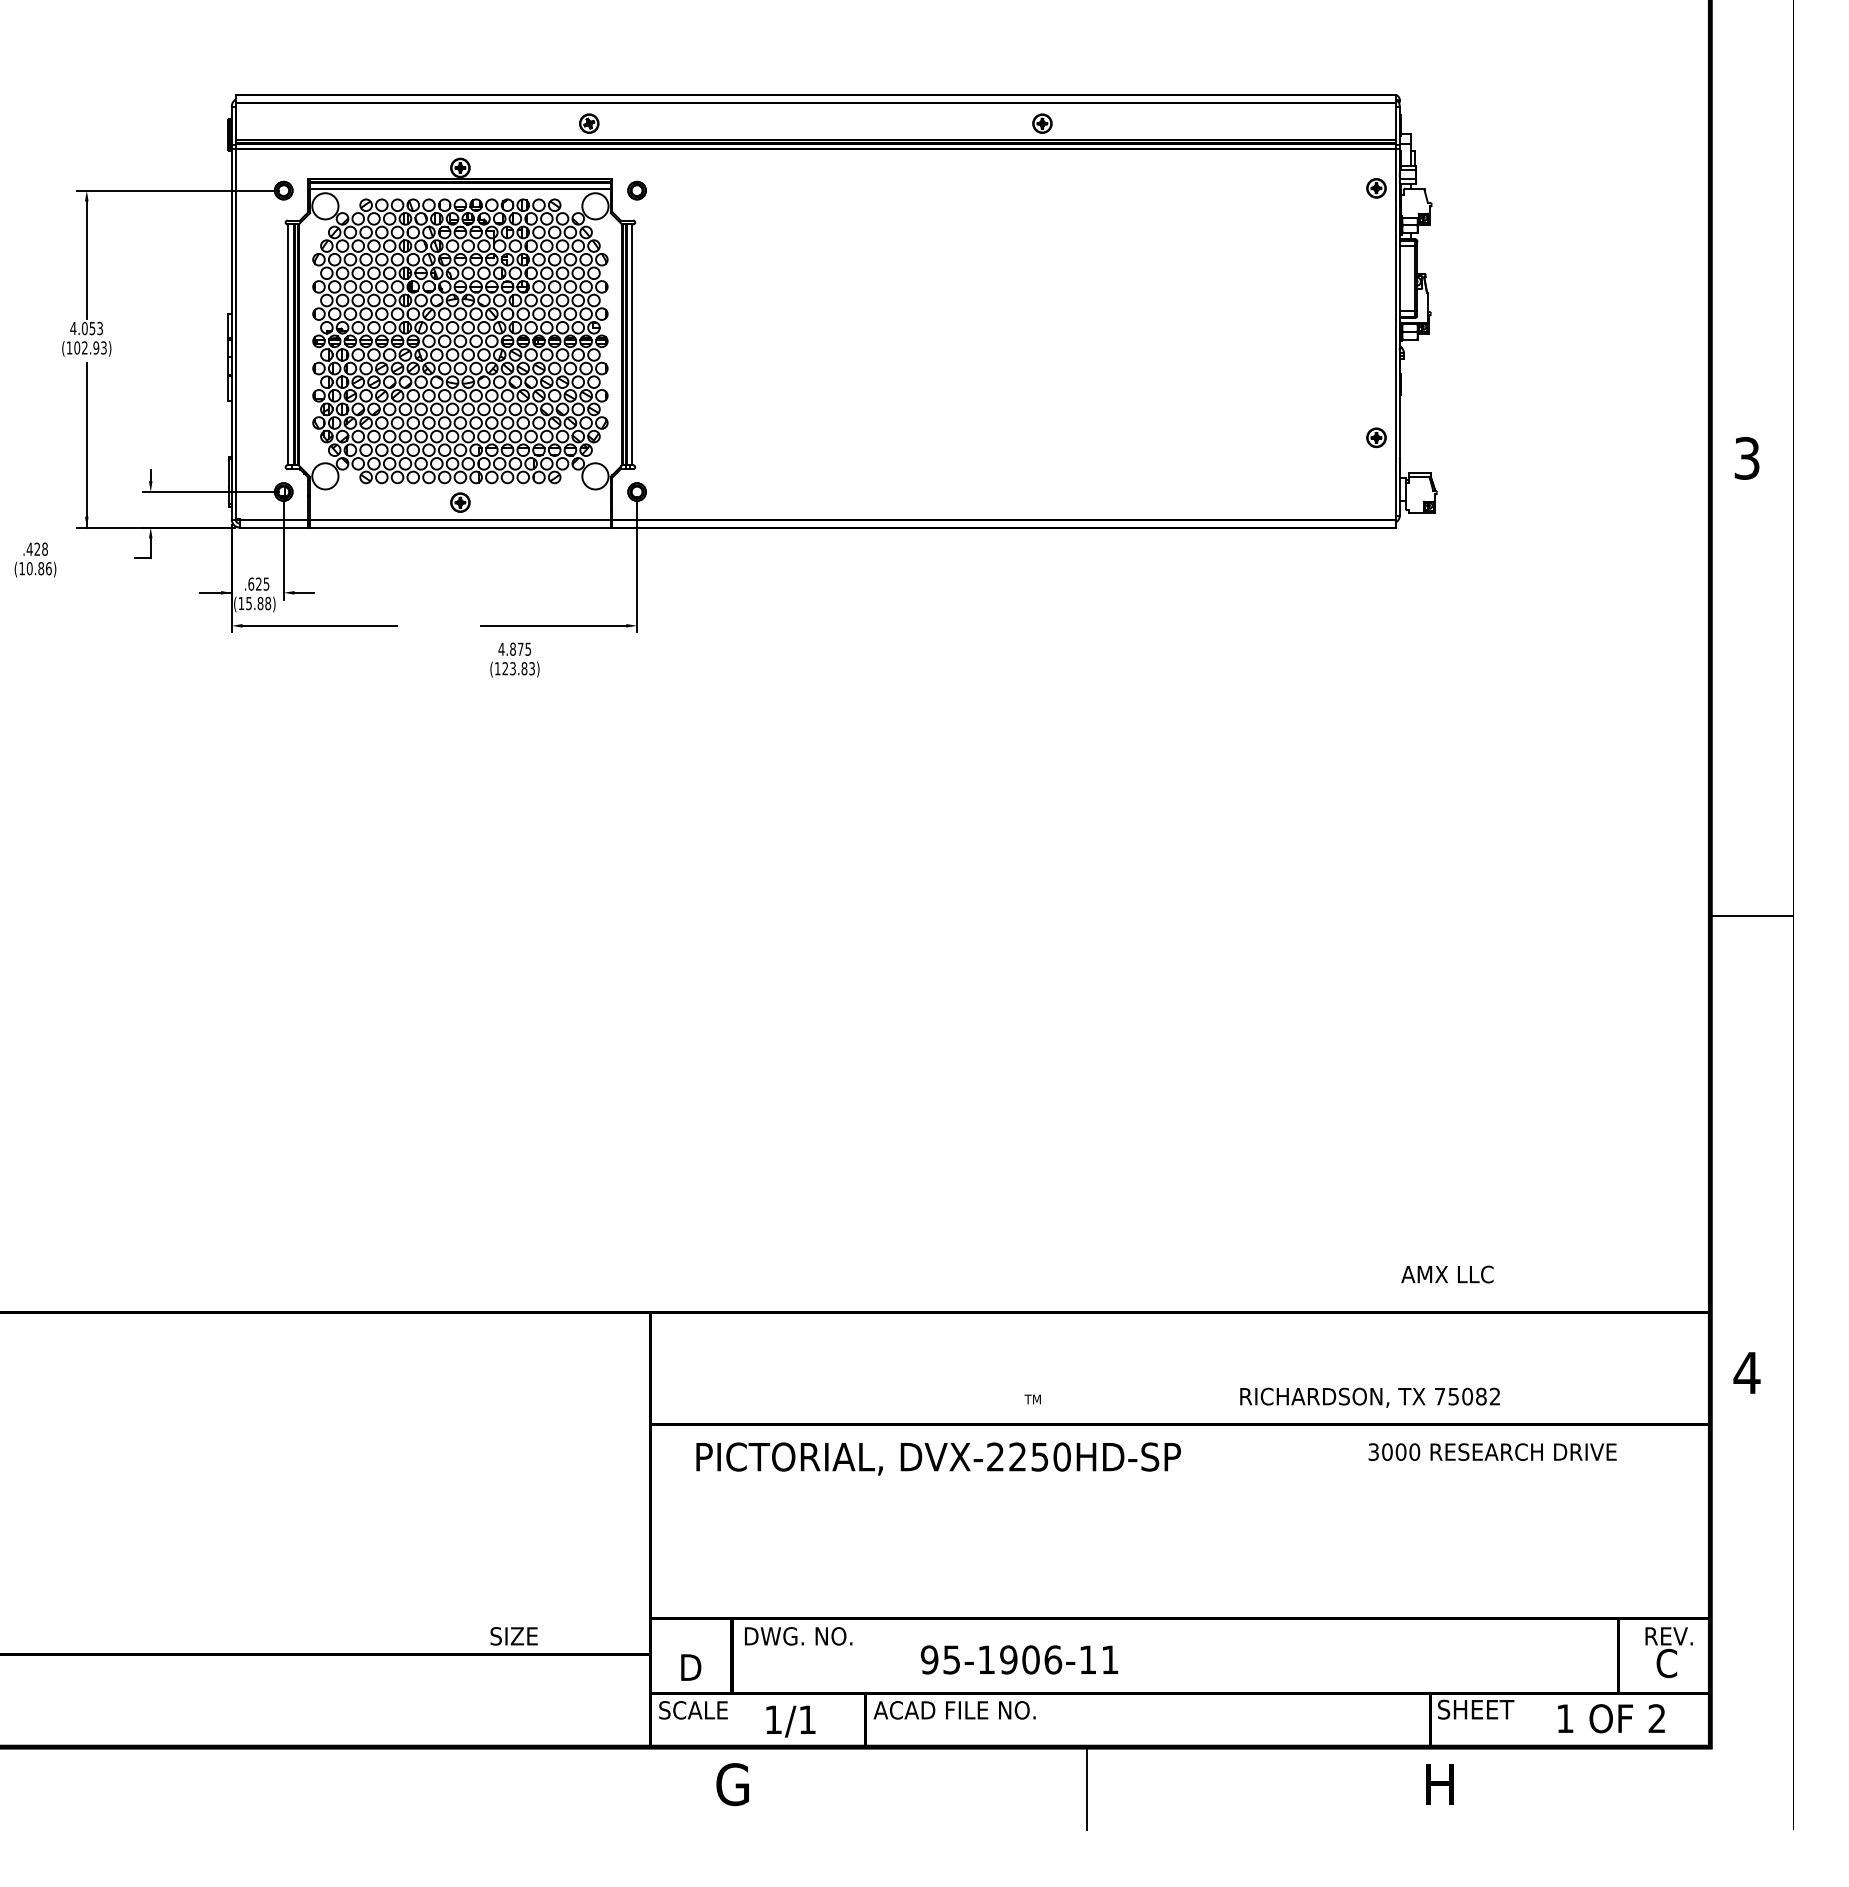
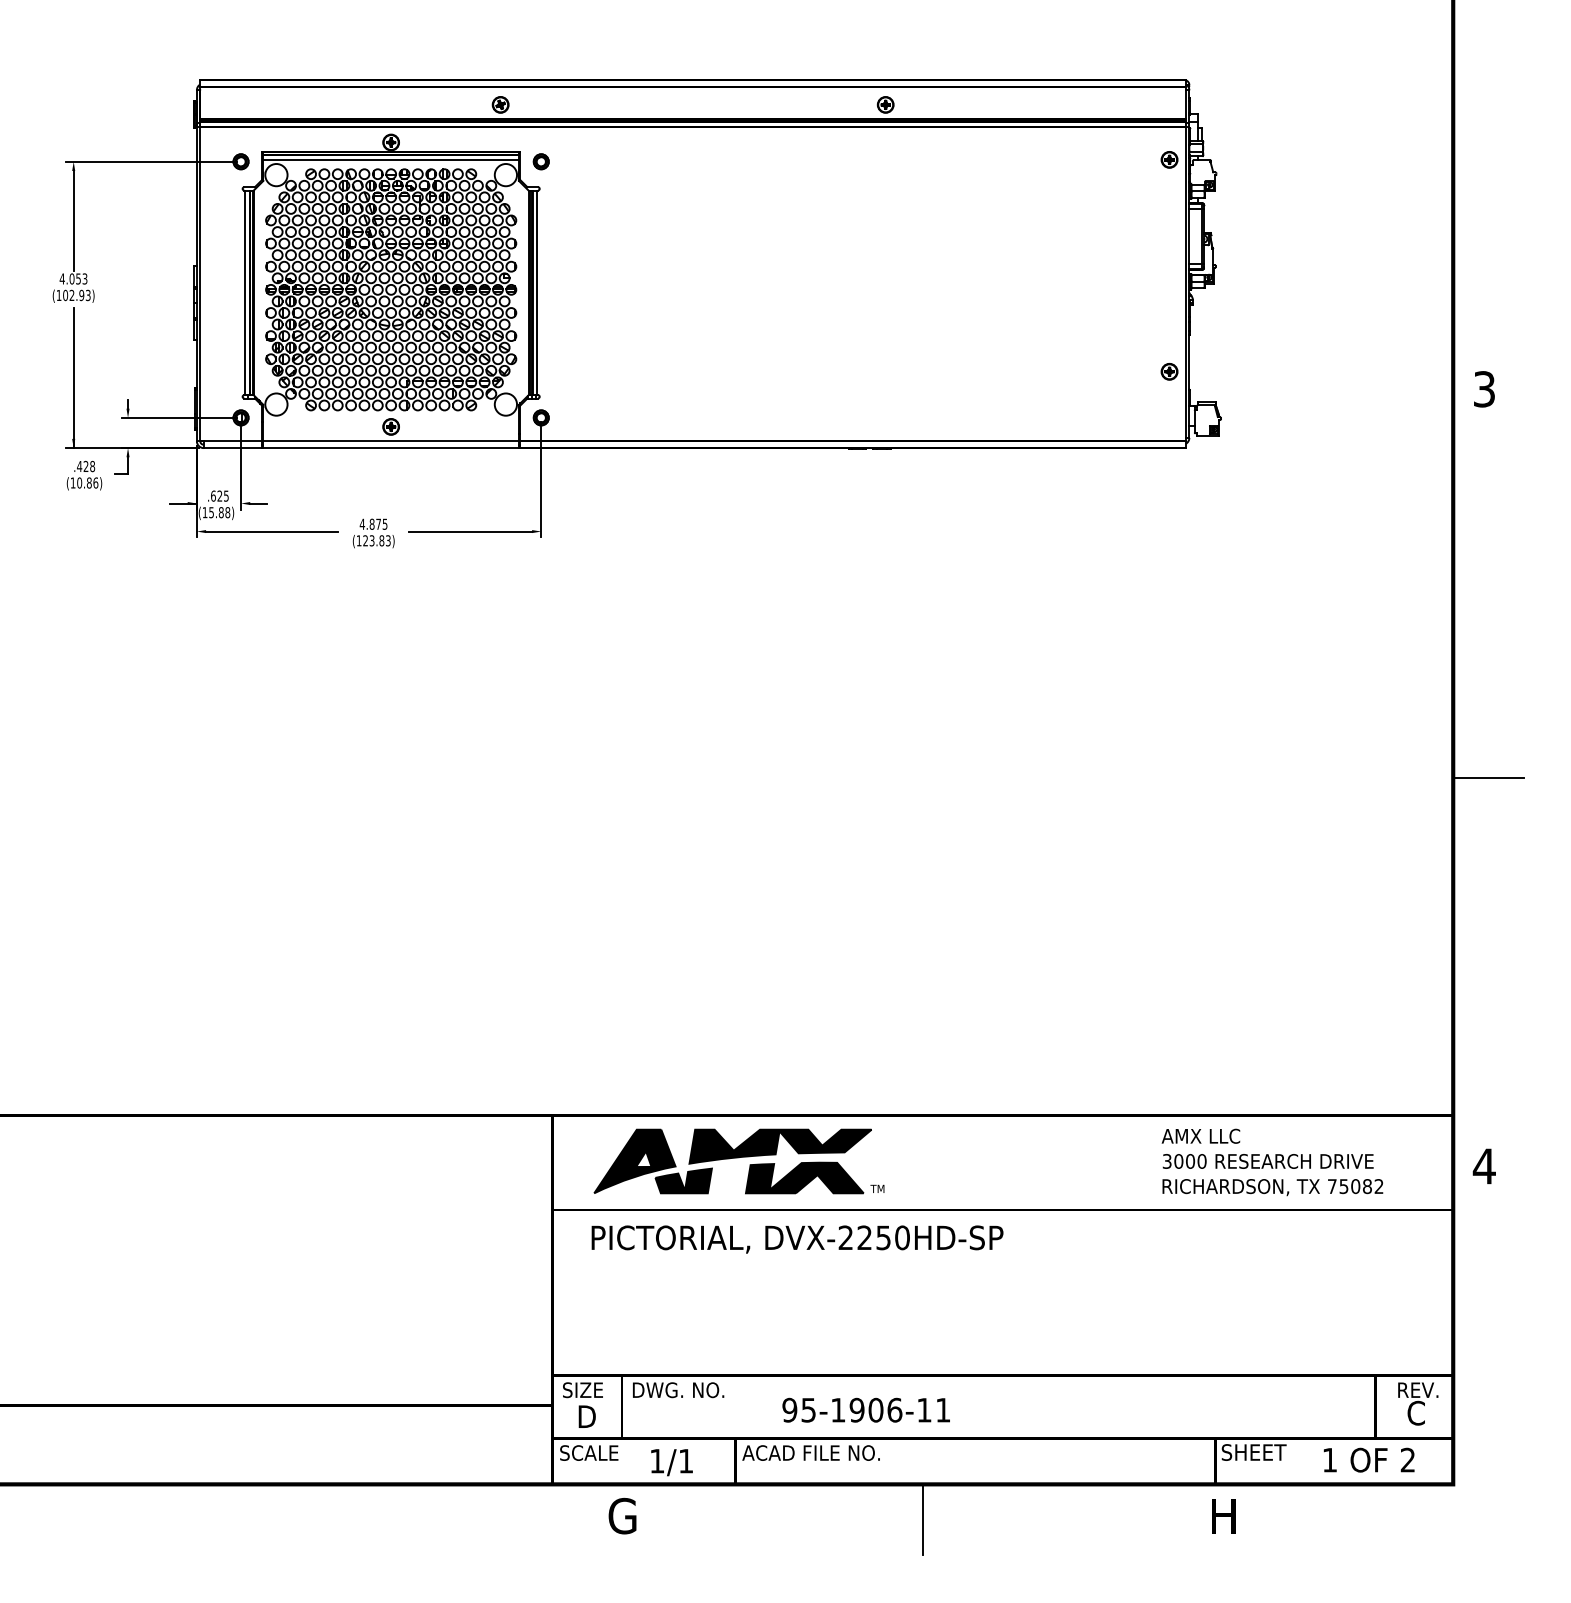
text: (35, 559) -> (84, 475), moved
text: (514, 659) -> (373, 532), moved
text: (1447, 1274) -> (1201, 1136), moved
part: (862, 1366) -> (732, 1160), added
text: (1369, 1397) -> (1272, 1187), moved
text: (1492, 1451) -> (1268, 1160), moved
text: (513, 1636) -> (582, 1390), moved

